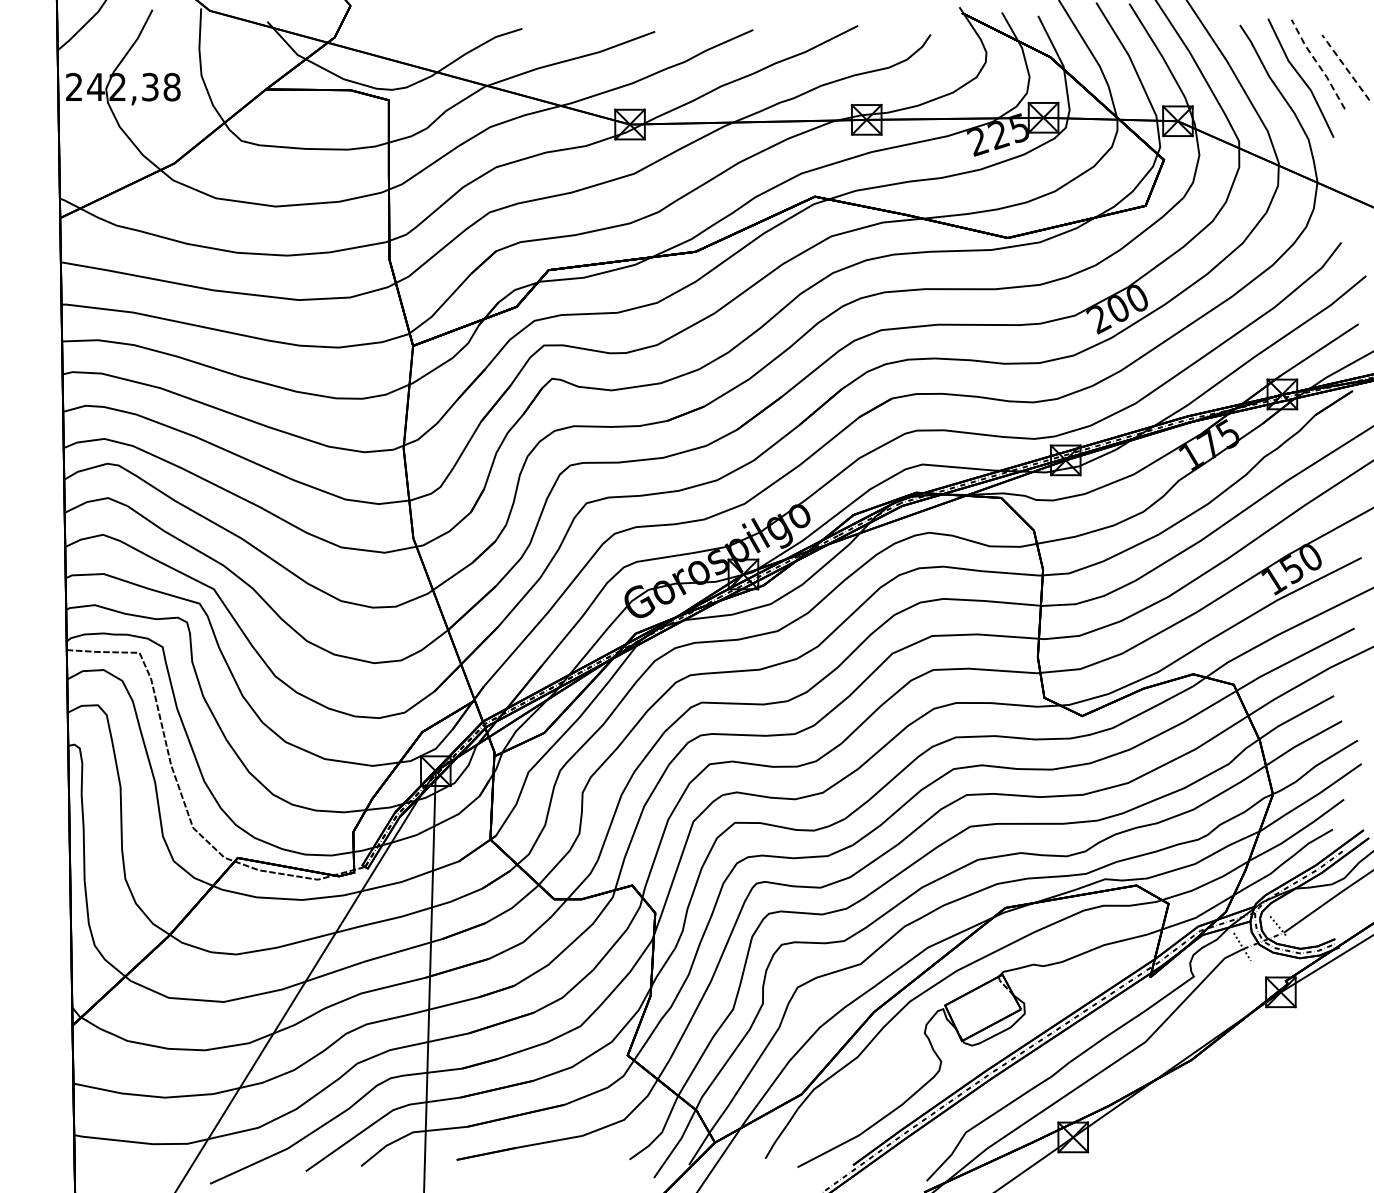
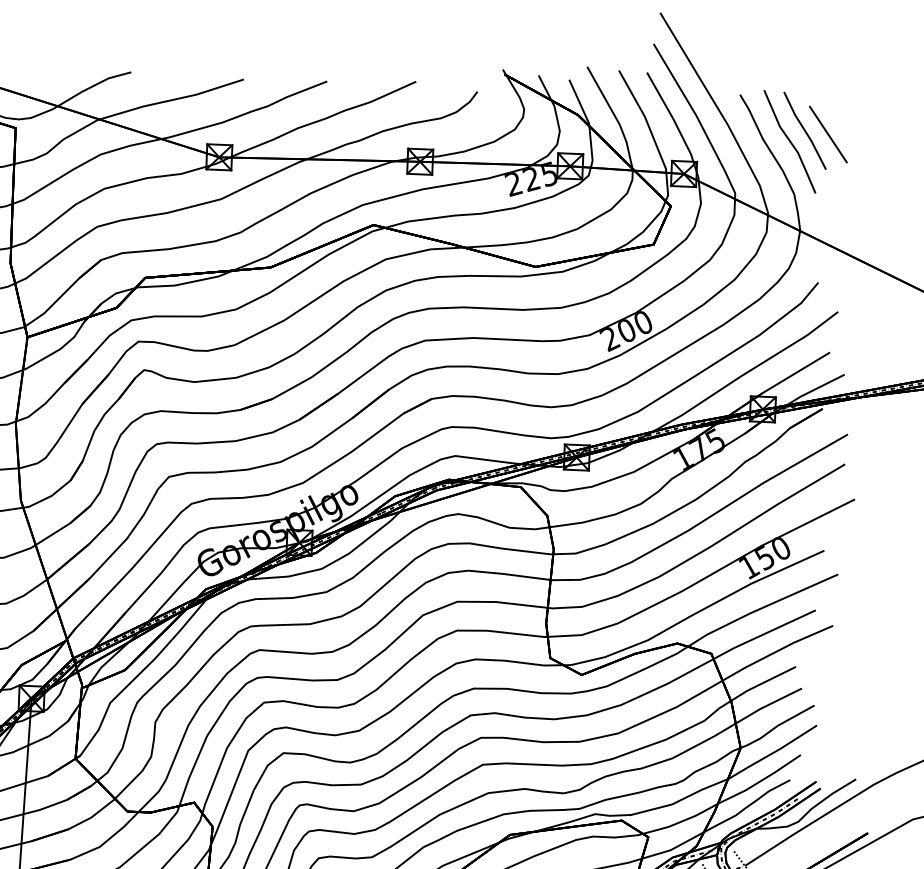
line: (1318, 64) -> (805, 130), dashed -> solid
line: (1345, 67) -> (828, 134), dashed -> solid

